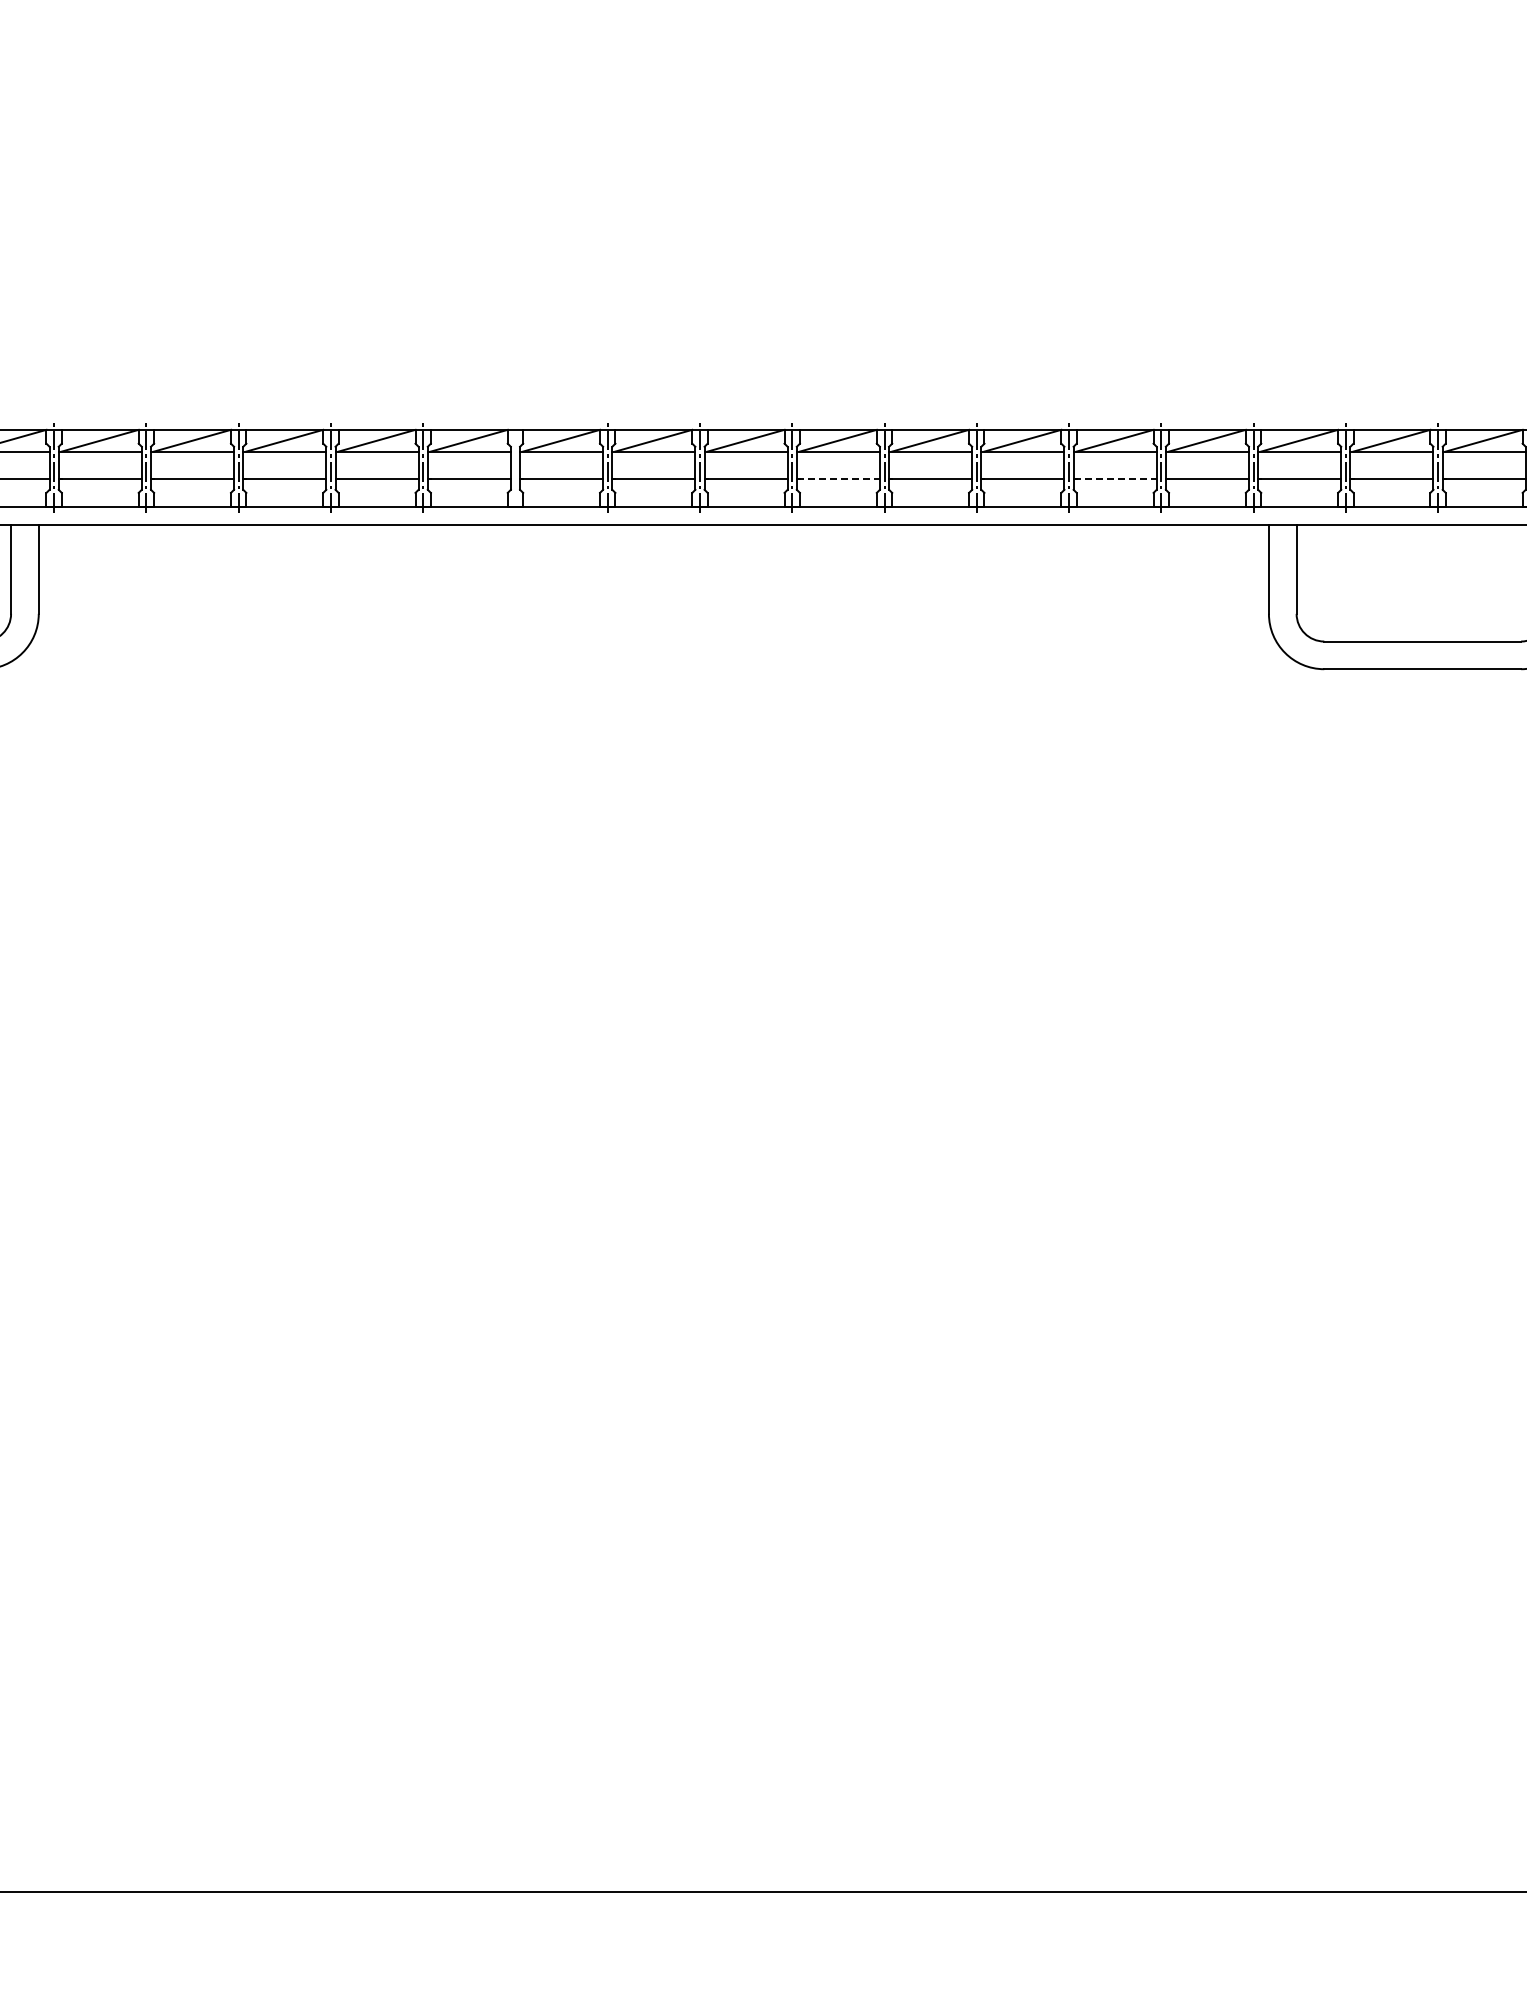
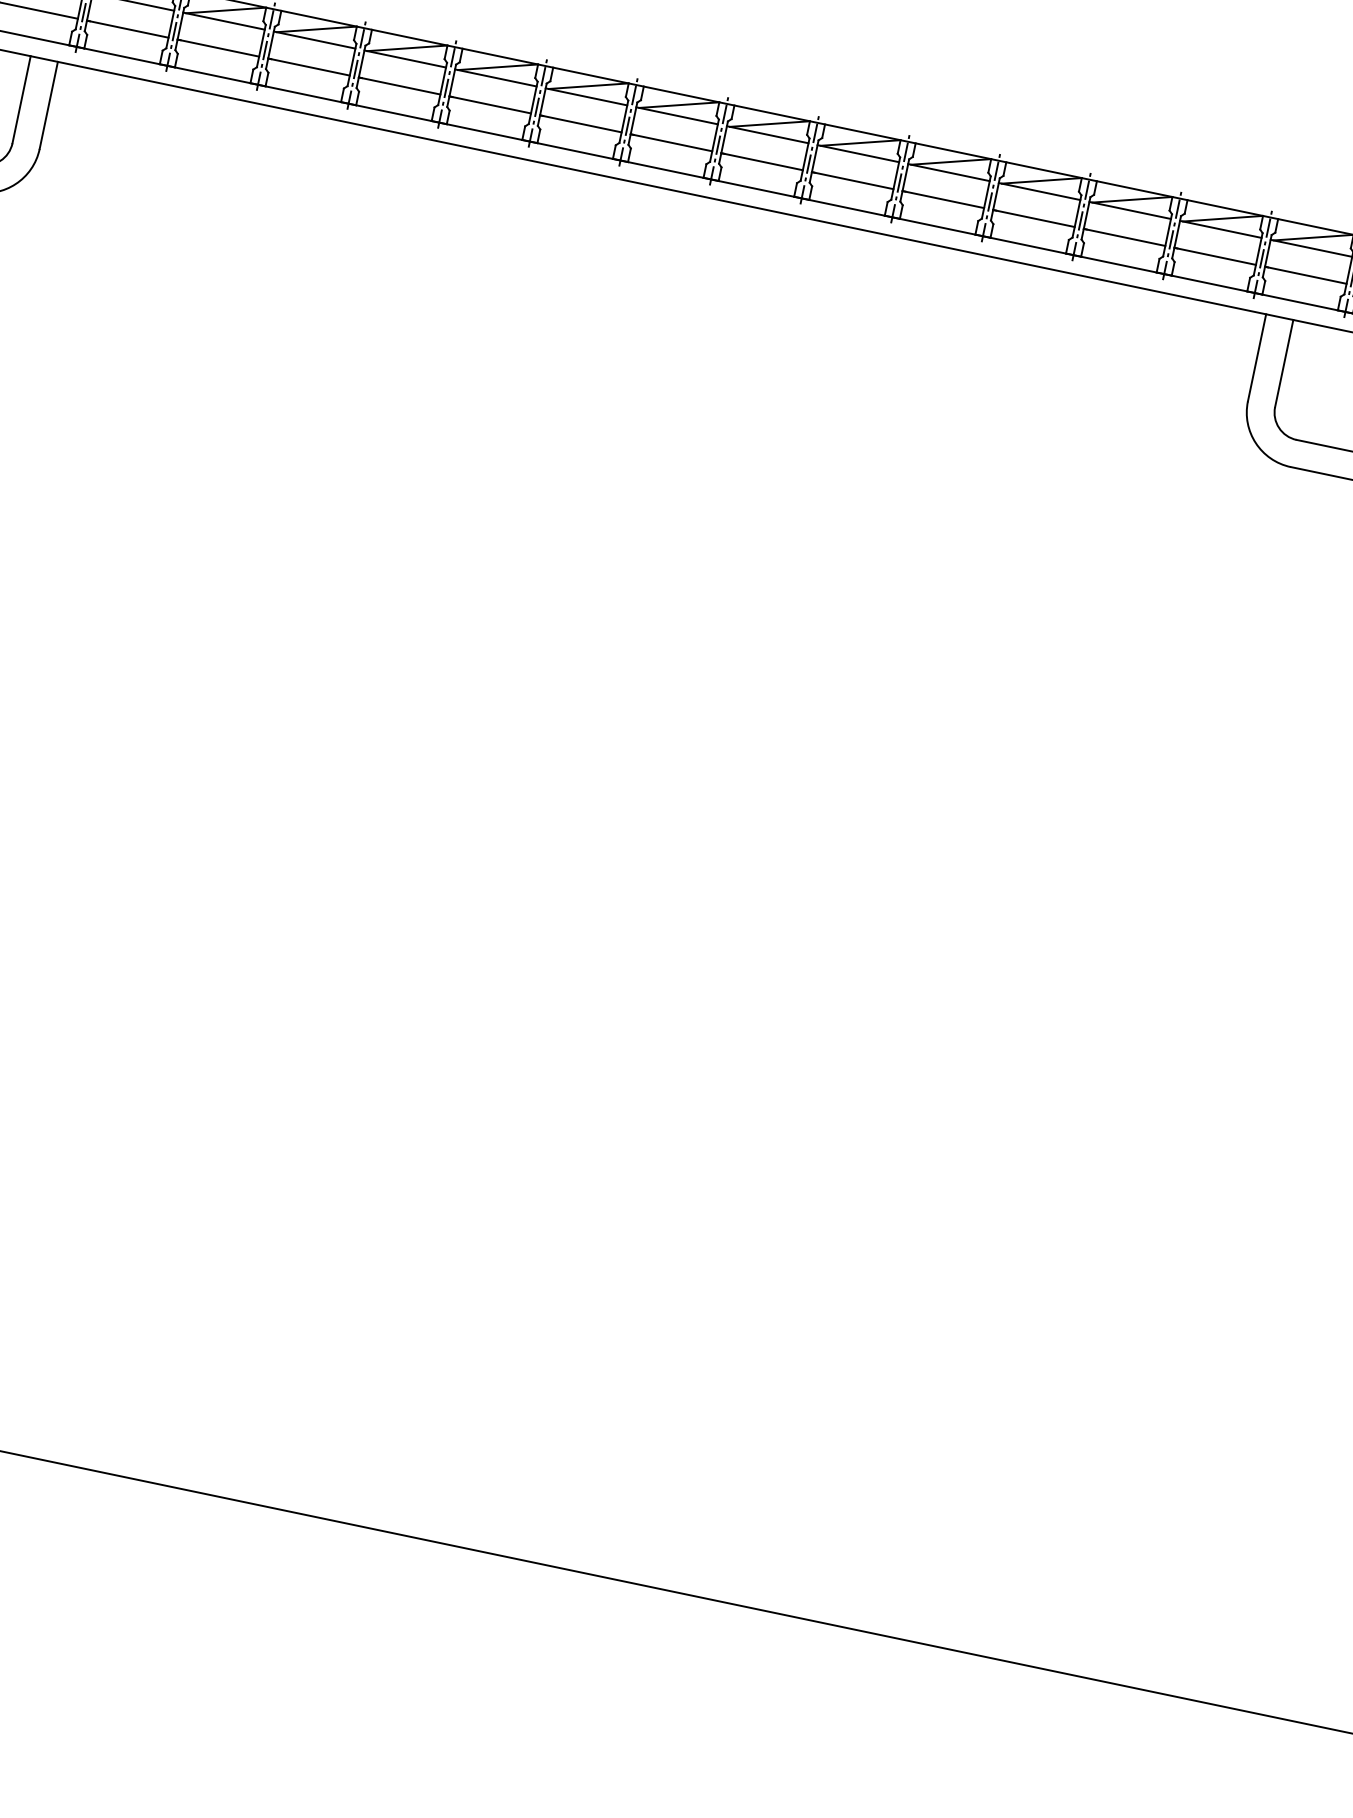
line: (515, 466) -> (538, 102), added
line: (838, 479) -> (852, 181), dashed -> solid
line: (1115, 479) -> (1124, 237), dashed -> solid

